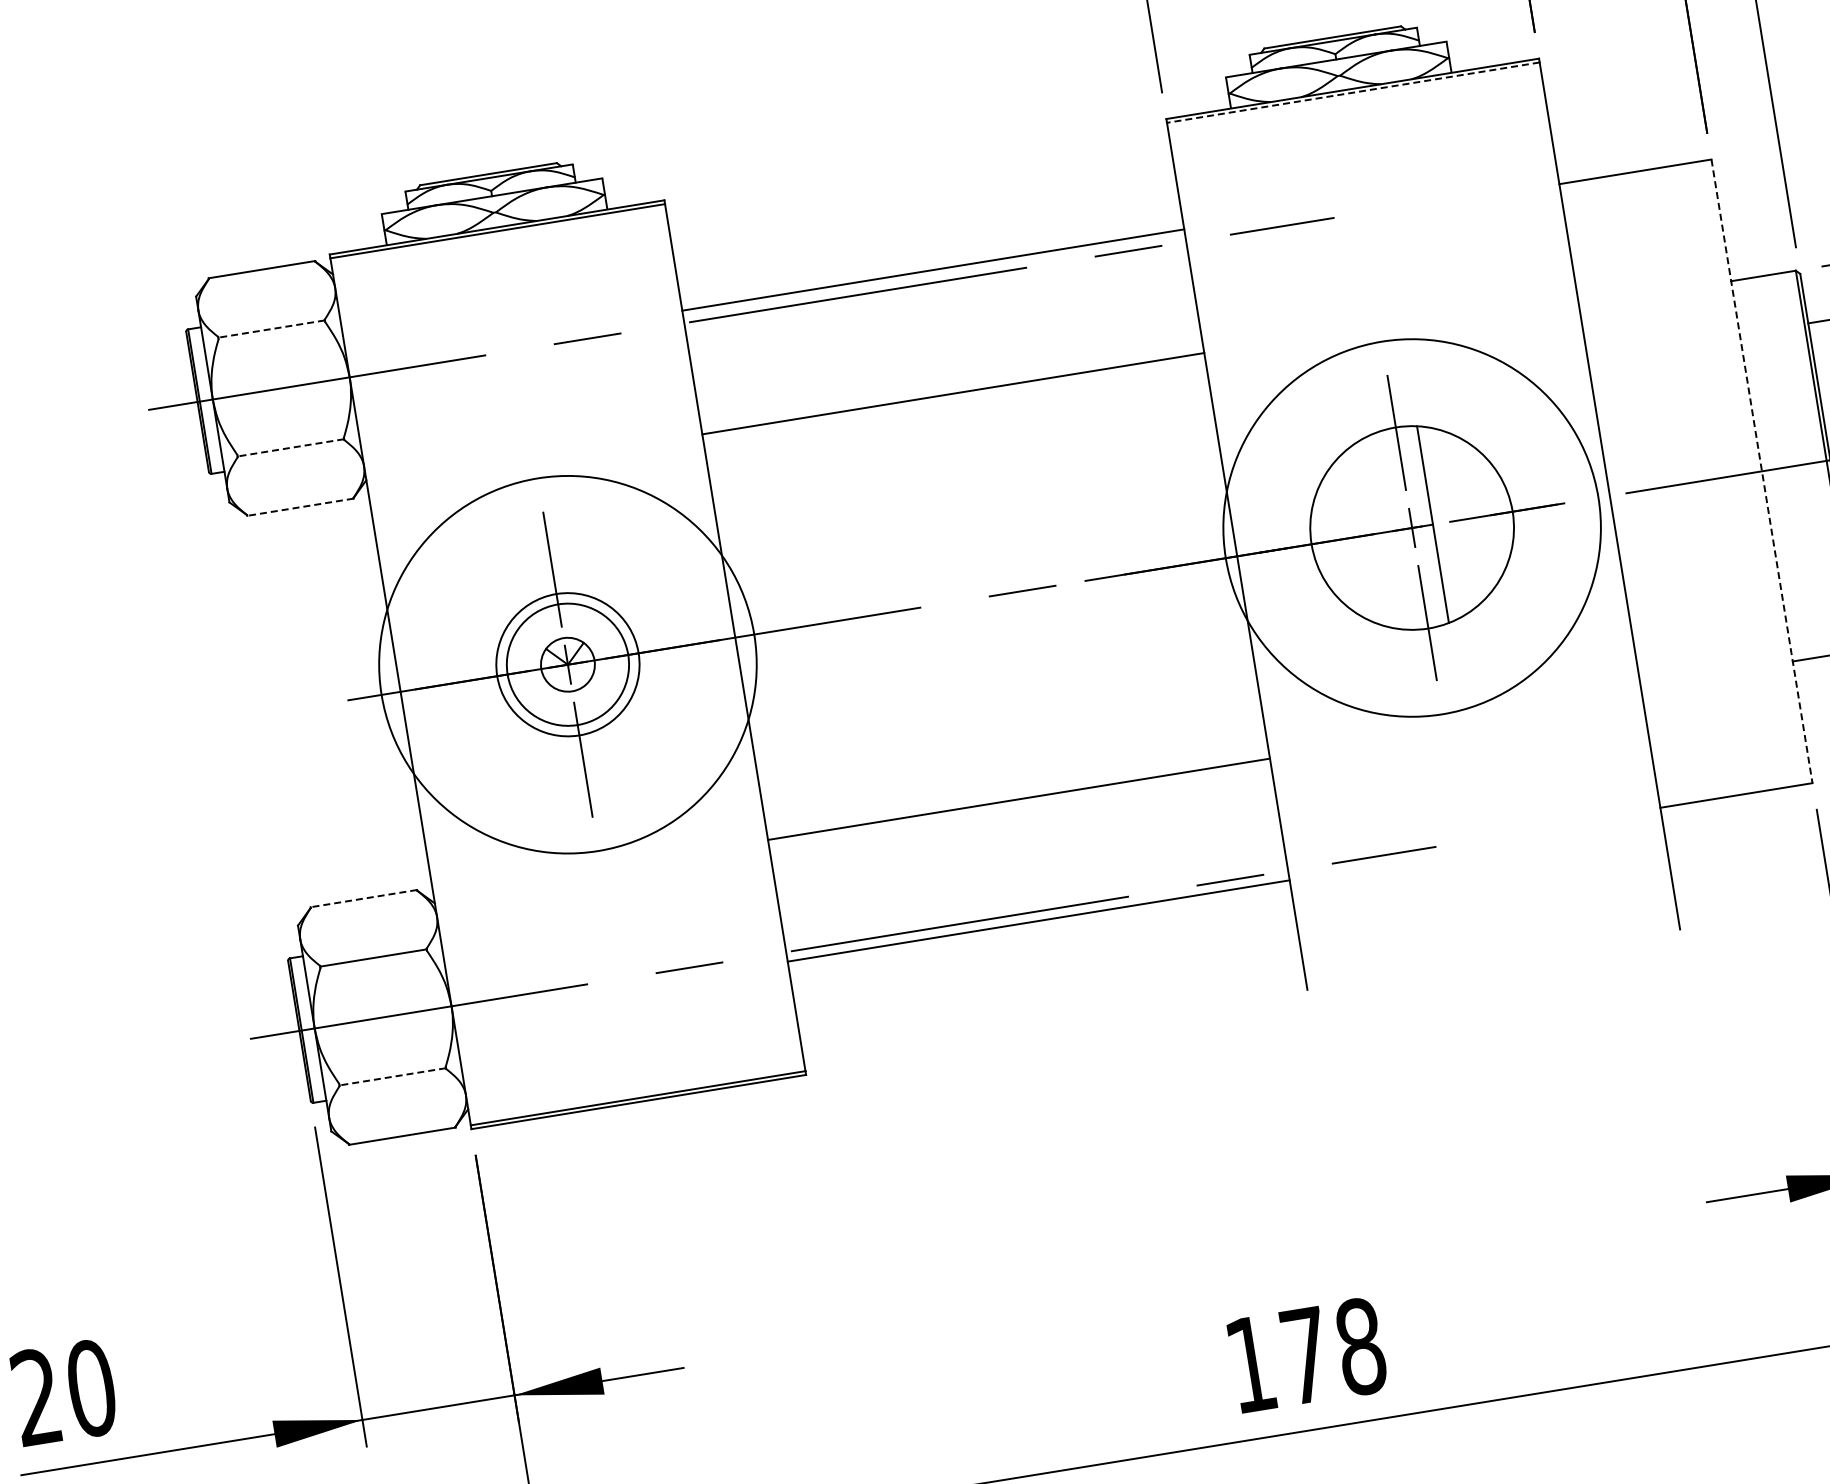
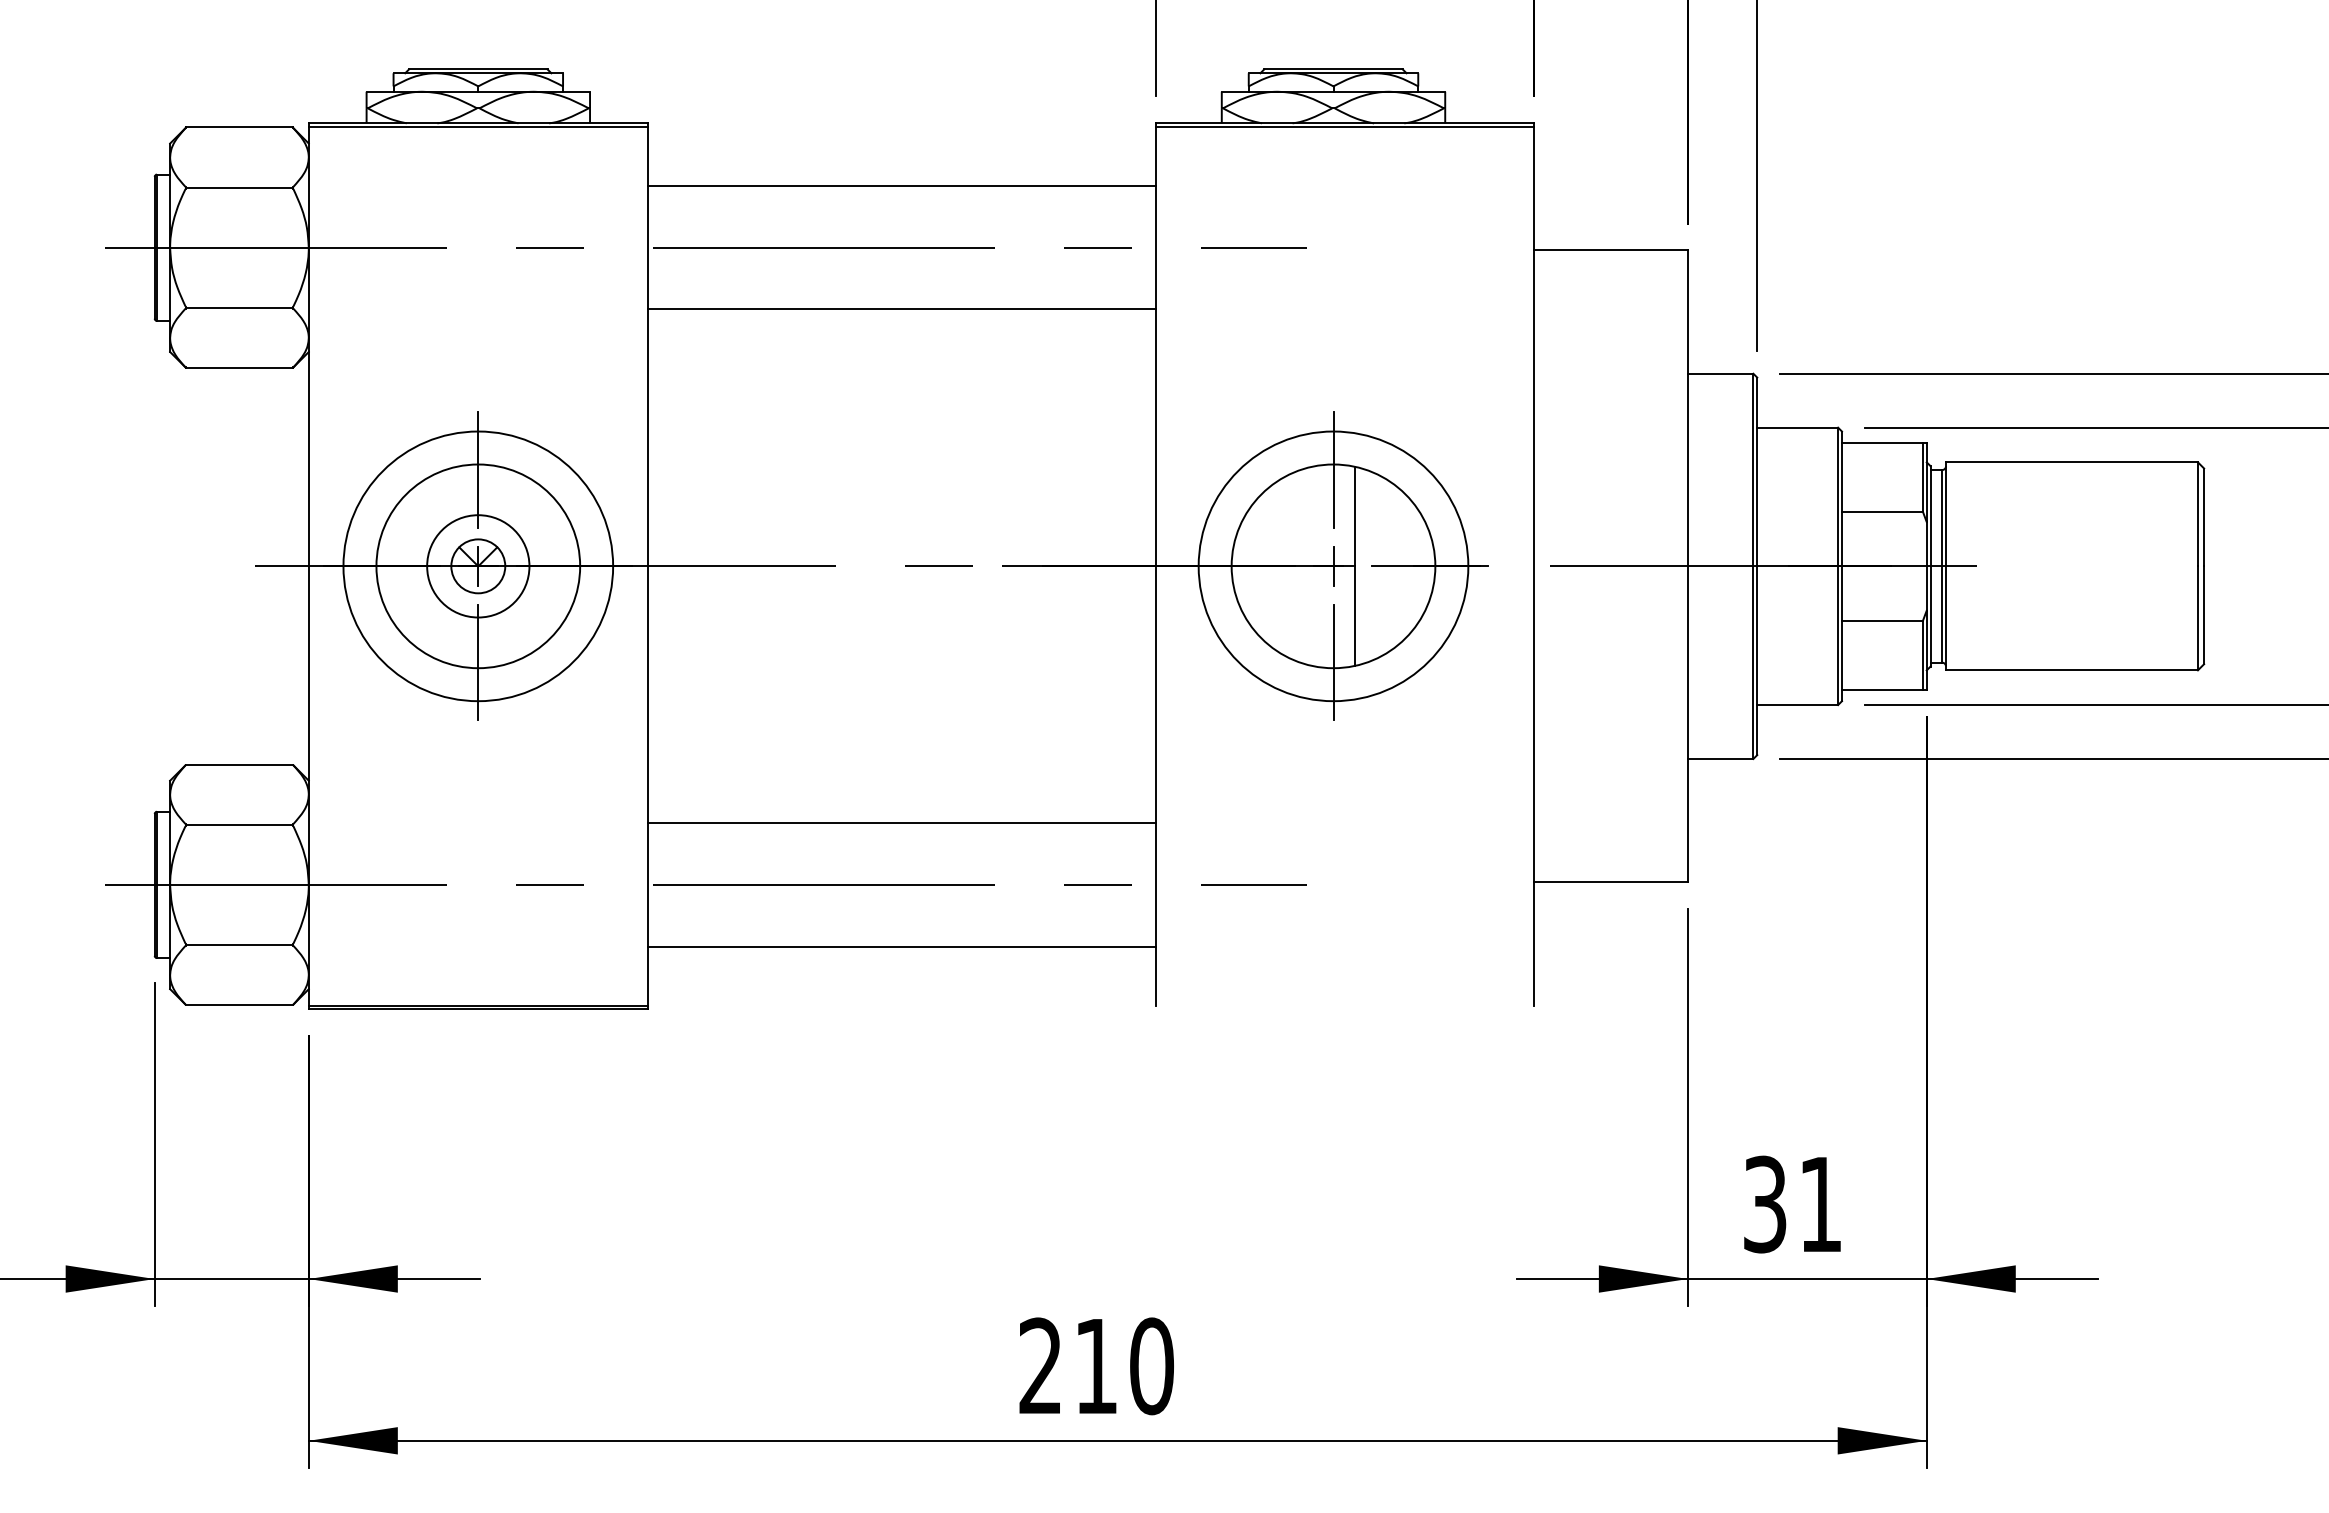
line: (1353, 92) -> (1345, 127), dashed -> solid
line: (932, 270) -> (901, 186), moved
line: (271, 328) -> (239, 187), dashed -> solid
line: (952, 393) -> (901, 309), moved
line: (290, 447) -> (239, 307), dashed -> solid
line: (1761, 471) -> (1687, 566), dashed -> solid
line: (300, 507) -> (239, 368), dashed -> solid
circle: (1412, 528) -> (1333, 566), size x0.71
circle: (568, 664) -> (478, 566), size x0.71
circle: (568, 664) -> (478, 566), size x0.71
circle: (568, 664) -> (478, 566), size x1.67
line: (1018, 799) -> (901, 823), moved
line: (363, 898) -> (239, 764), dashed -> solid
line: (1038, 921) -> (901, 946), moved
line: (392, 1077) -> (239, 945), dashed -> solid
text: (1305, 1354) -> (1096, 1365), 178 -> 210

